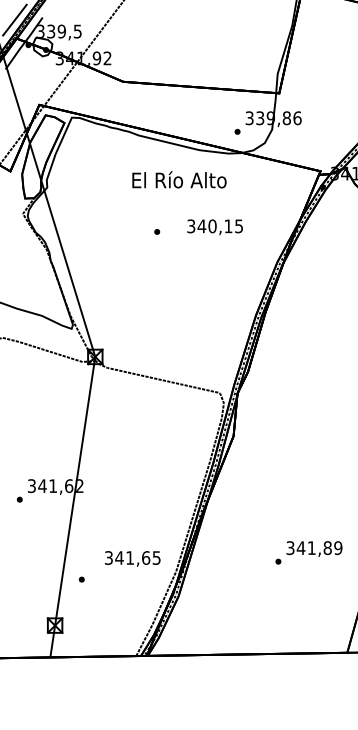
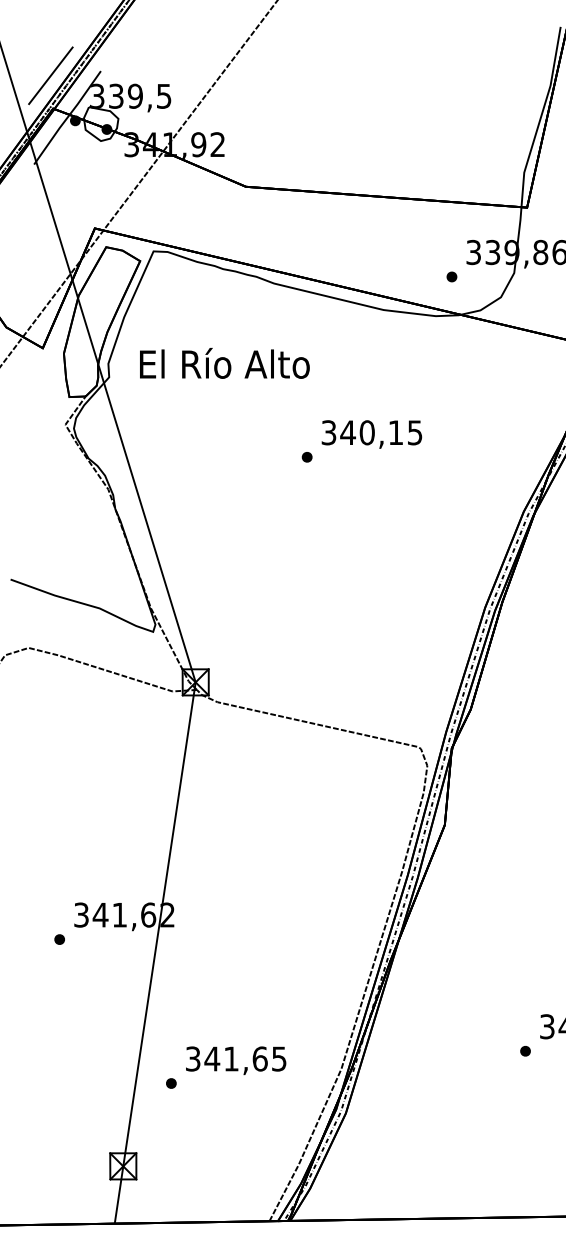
text: (179, 179) -> (224, 362), moved
text: (214, 227) -> (370, 434), moved
text: (132, 558) -> (235, 1059), moved

